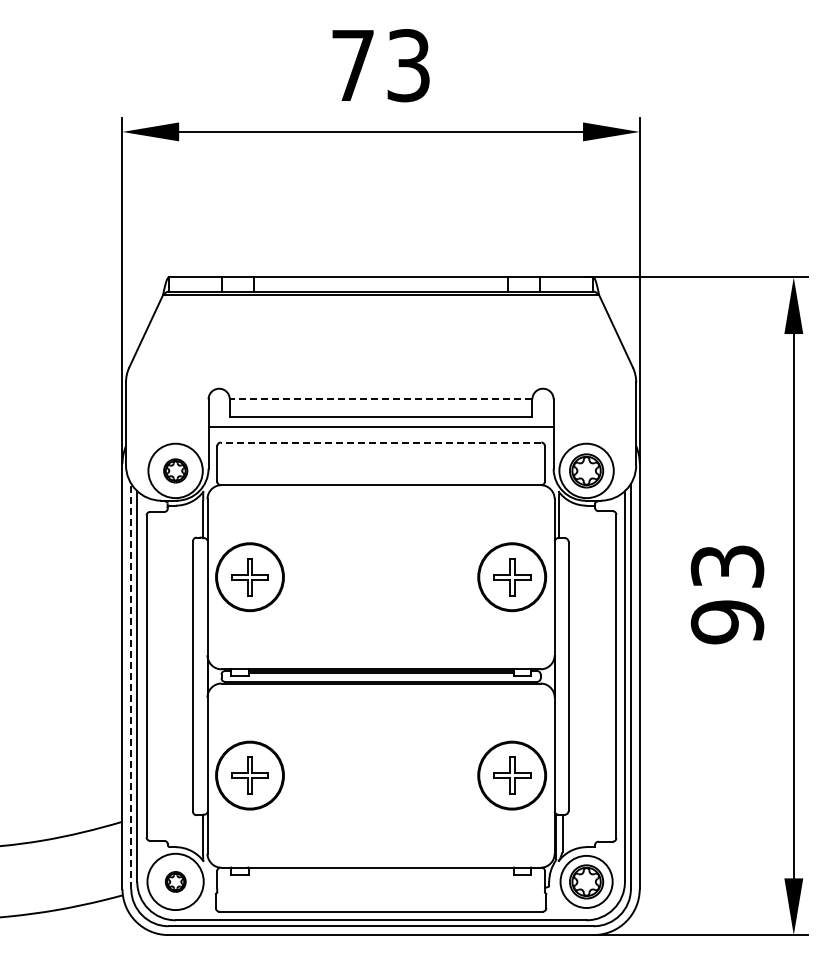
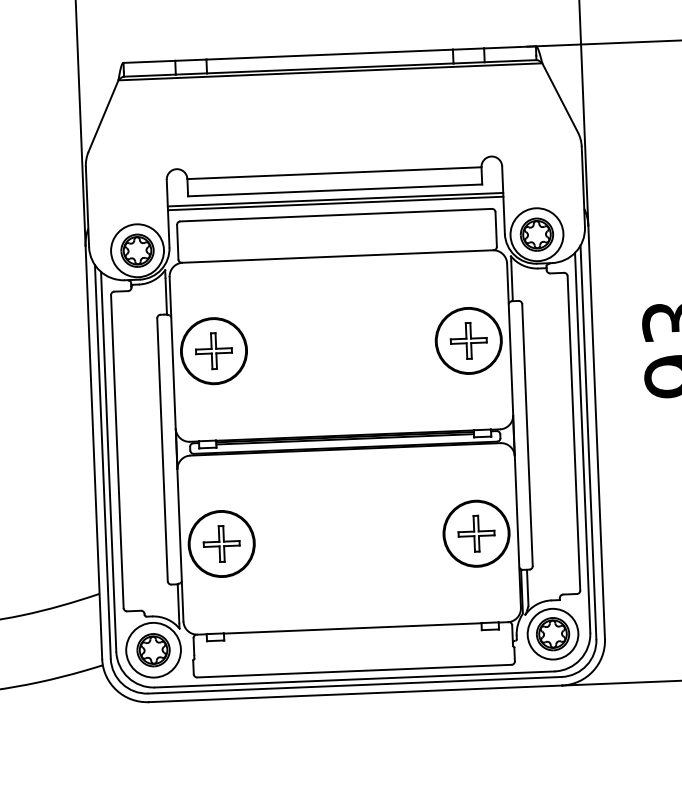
line: (380, 399) -> (333, 173), dashed -> solid
line: (380, 430) -> (335, 203), added
line: (380, 442) -> (335, 215), dashed -> solid
part: (175, 470) -> (137, 250), size x1.43
line: (131, 686) -> (103, 462), dashed -> solid
part: (175, 881) -> (153, 649), size x1.67

